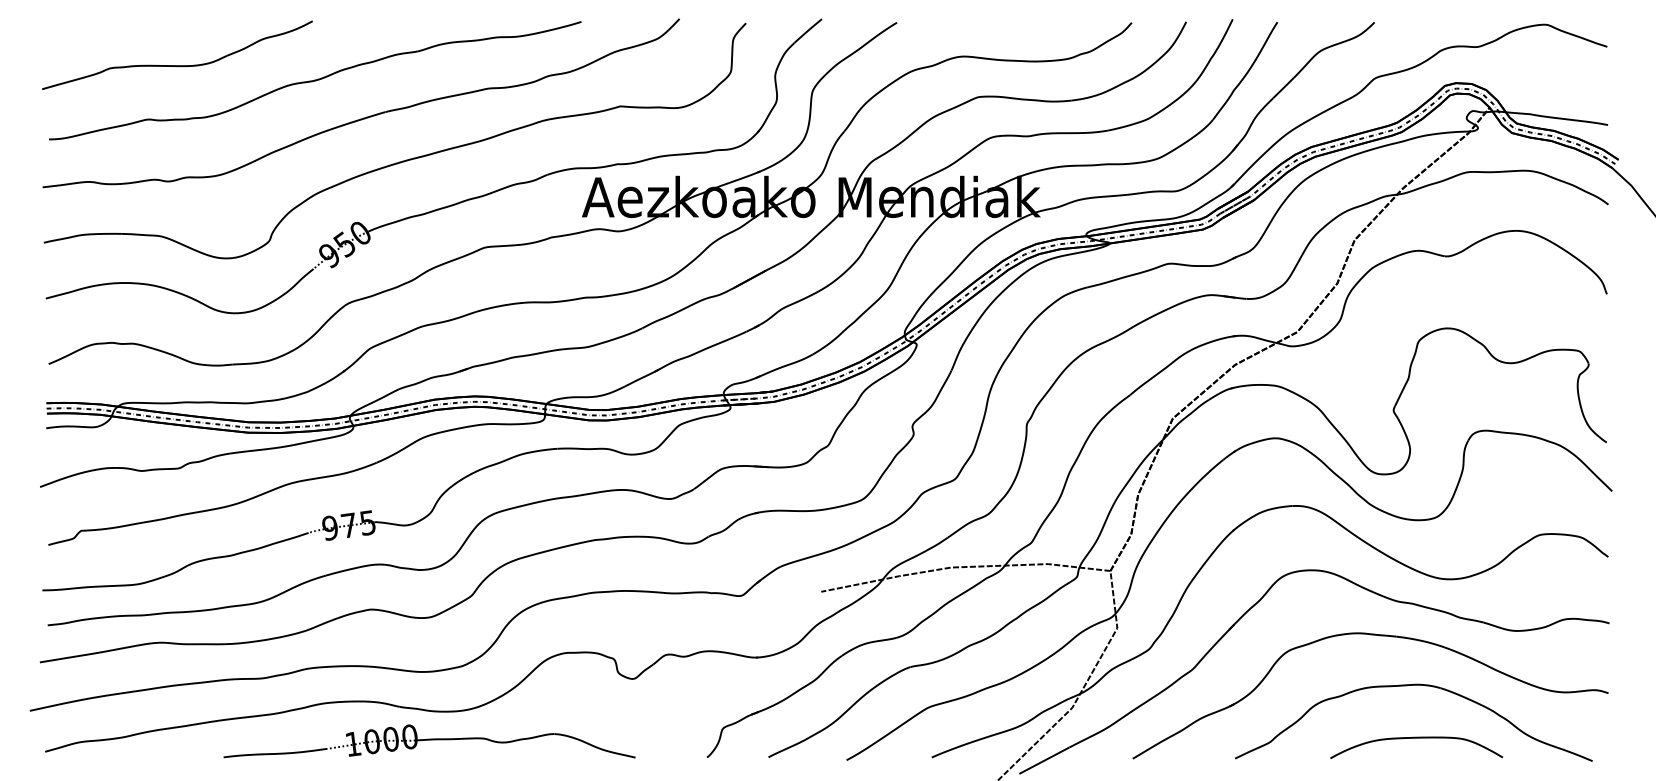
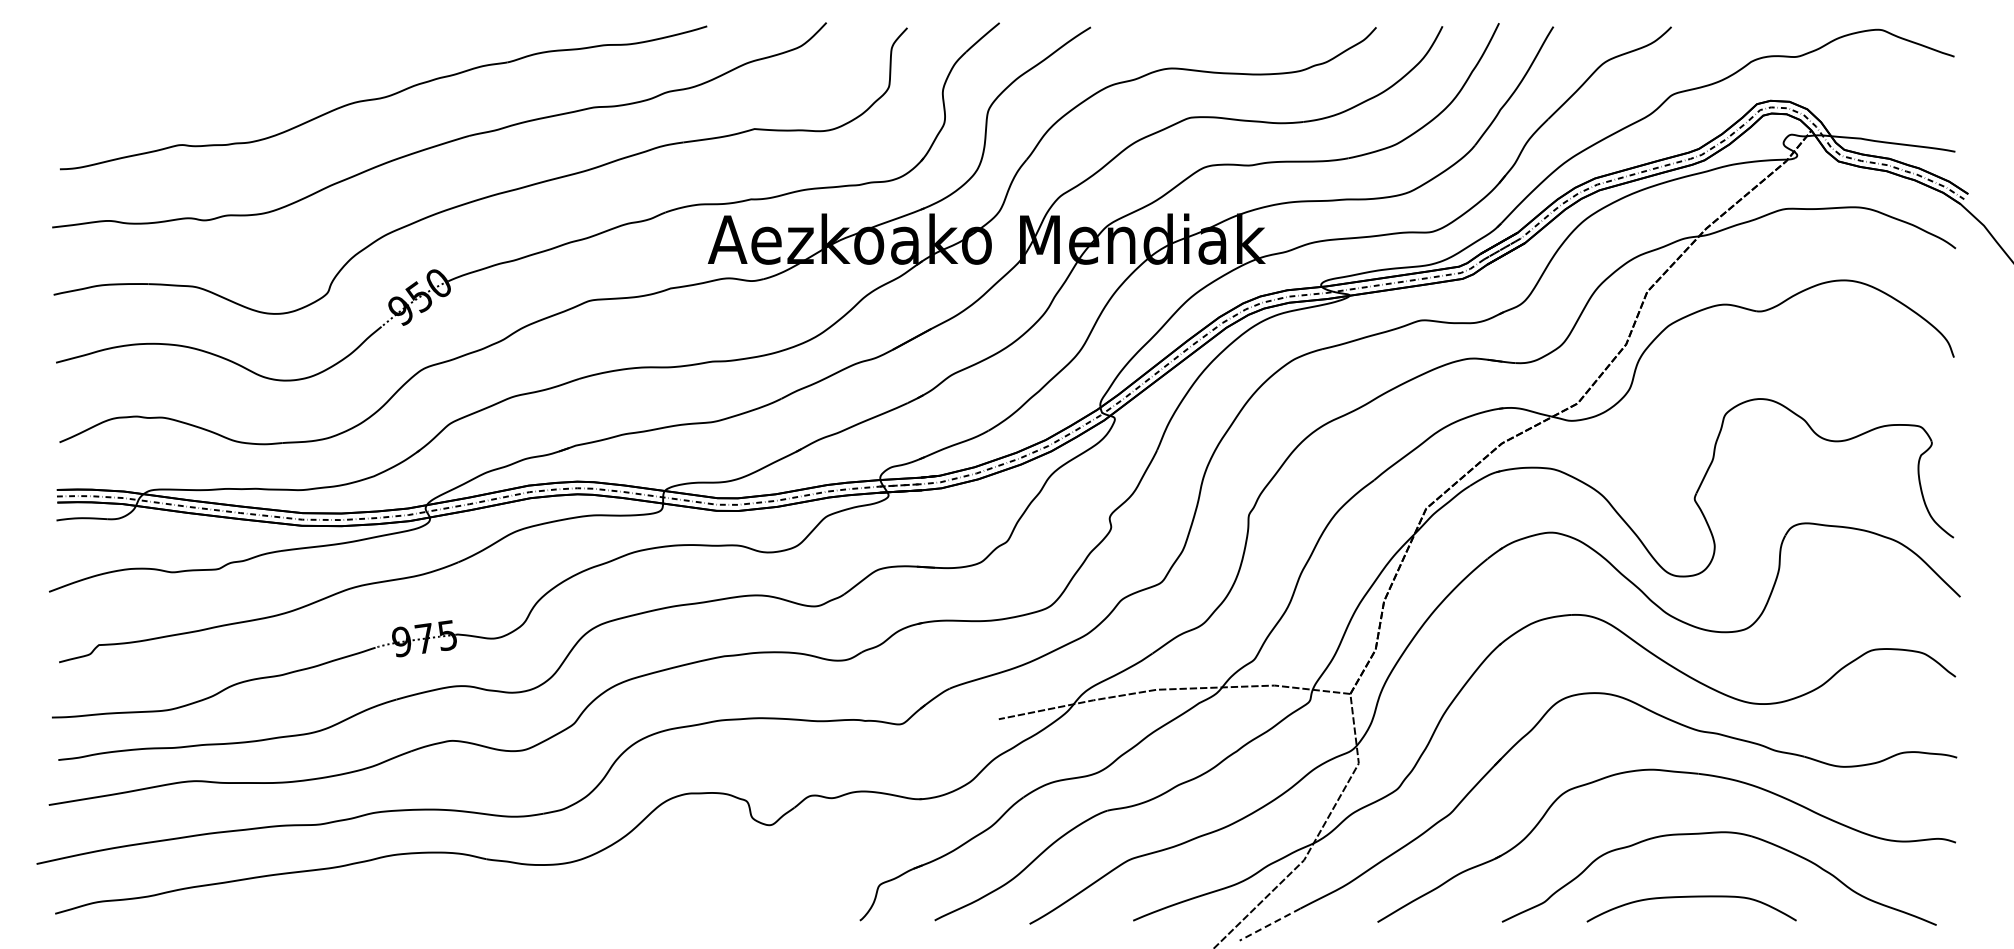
part: (176, 65) -> (215, 79), removed
curve: (1416, 738) -> (1691, 897), moved
part: (429, 740) -> (522, 900), removed
line: (1043, 760) -> (1269, 924), solid -> dashed

